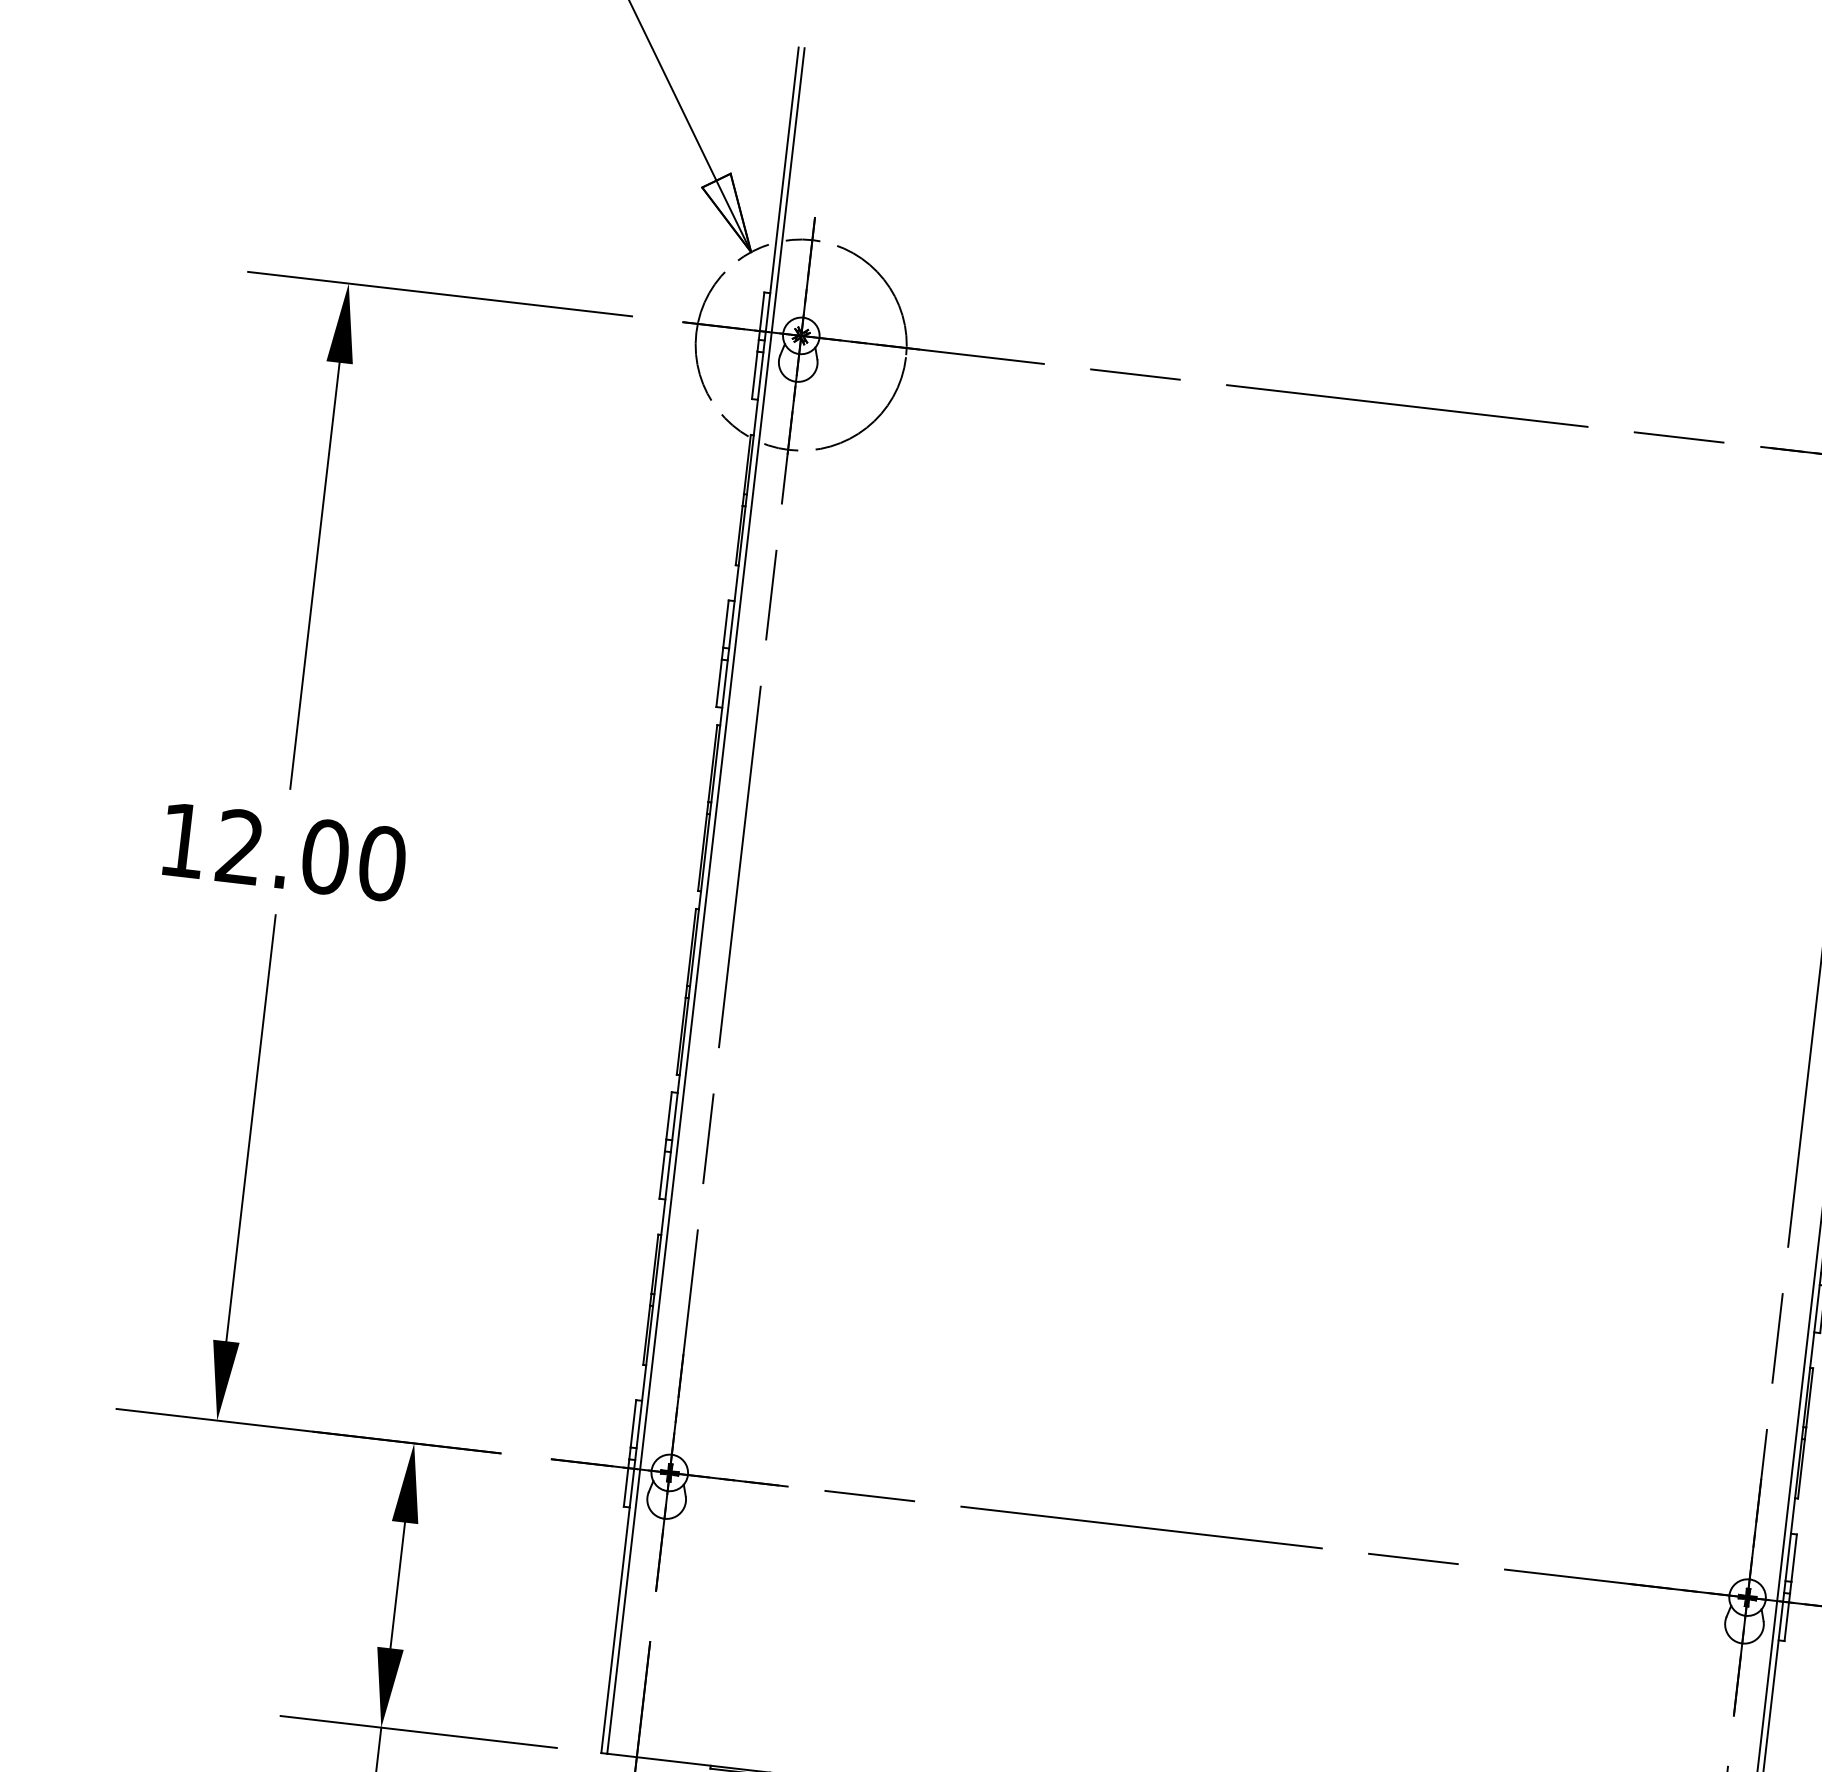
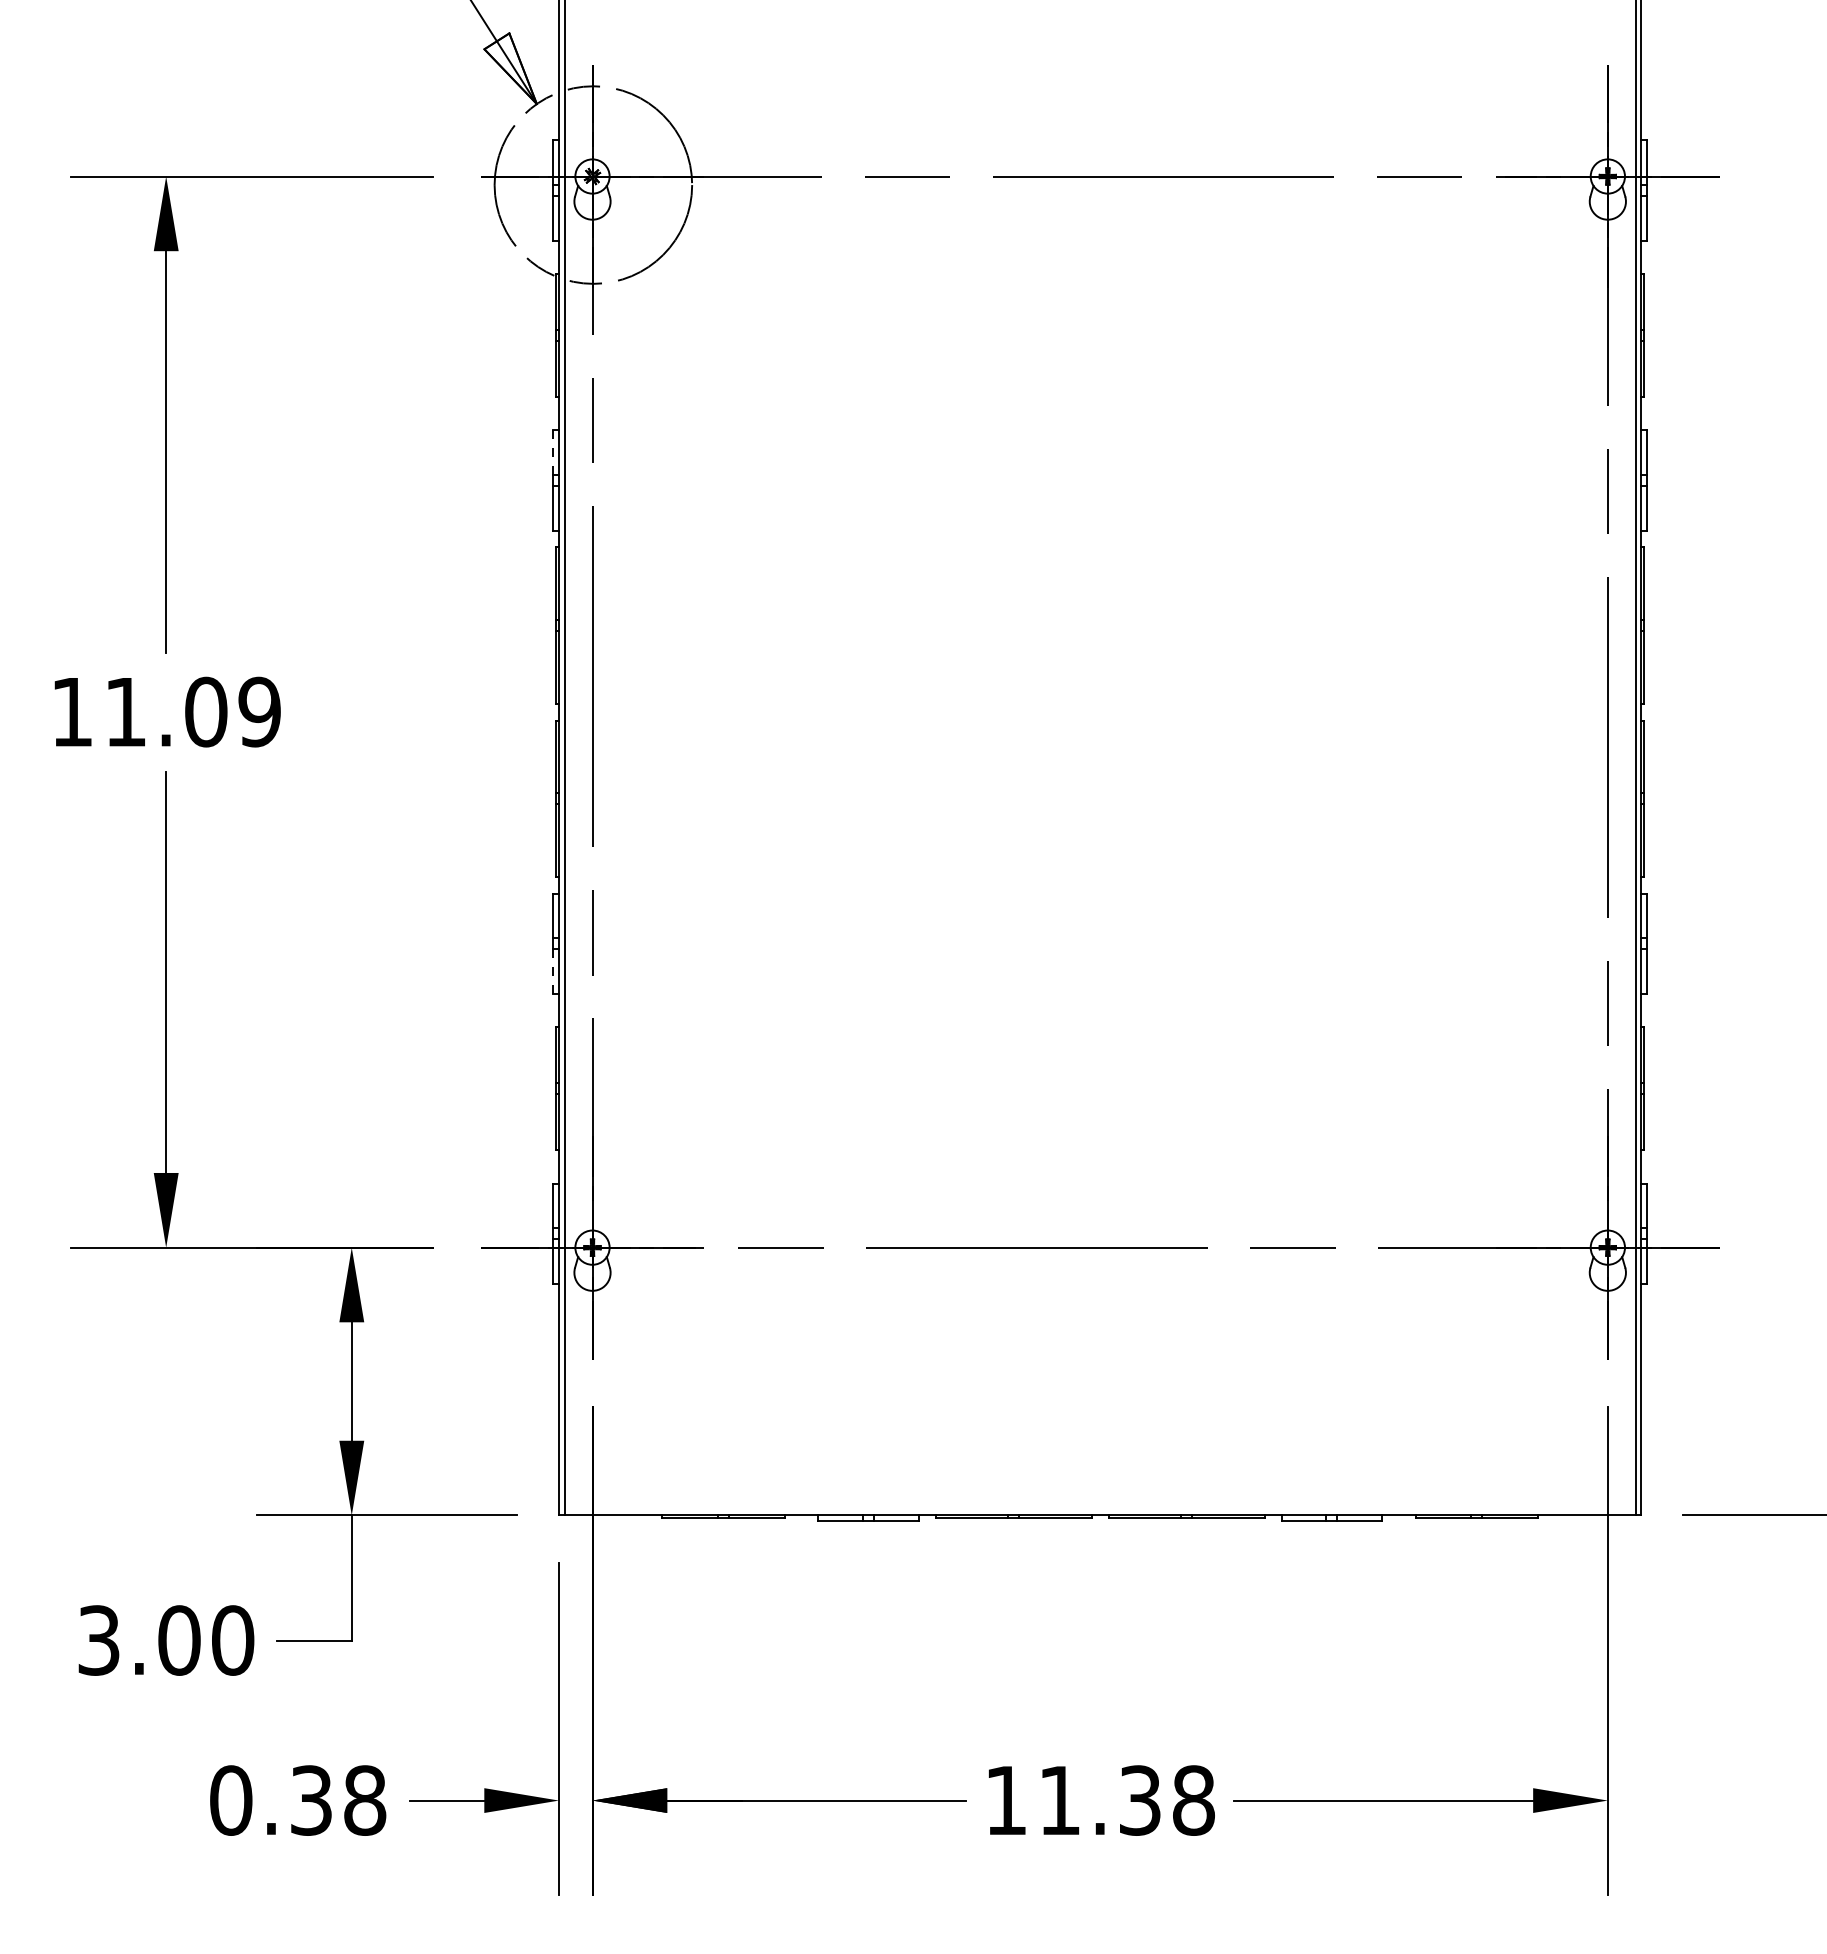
line: (726, 624) -> (553, 452), solid -> dashed
text: (312, 854) -> (193, 711), 12.00 -> 11.09
line: (662, 1174) -> (553, 971), solid -> dashed

